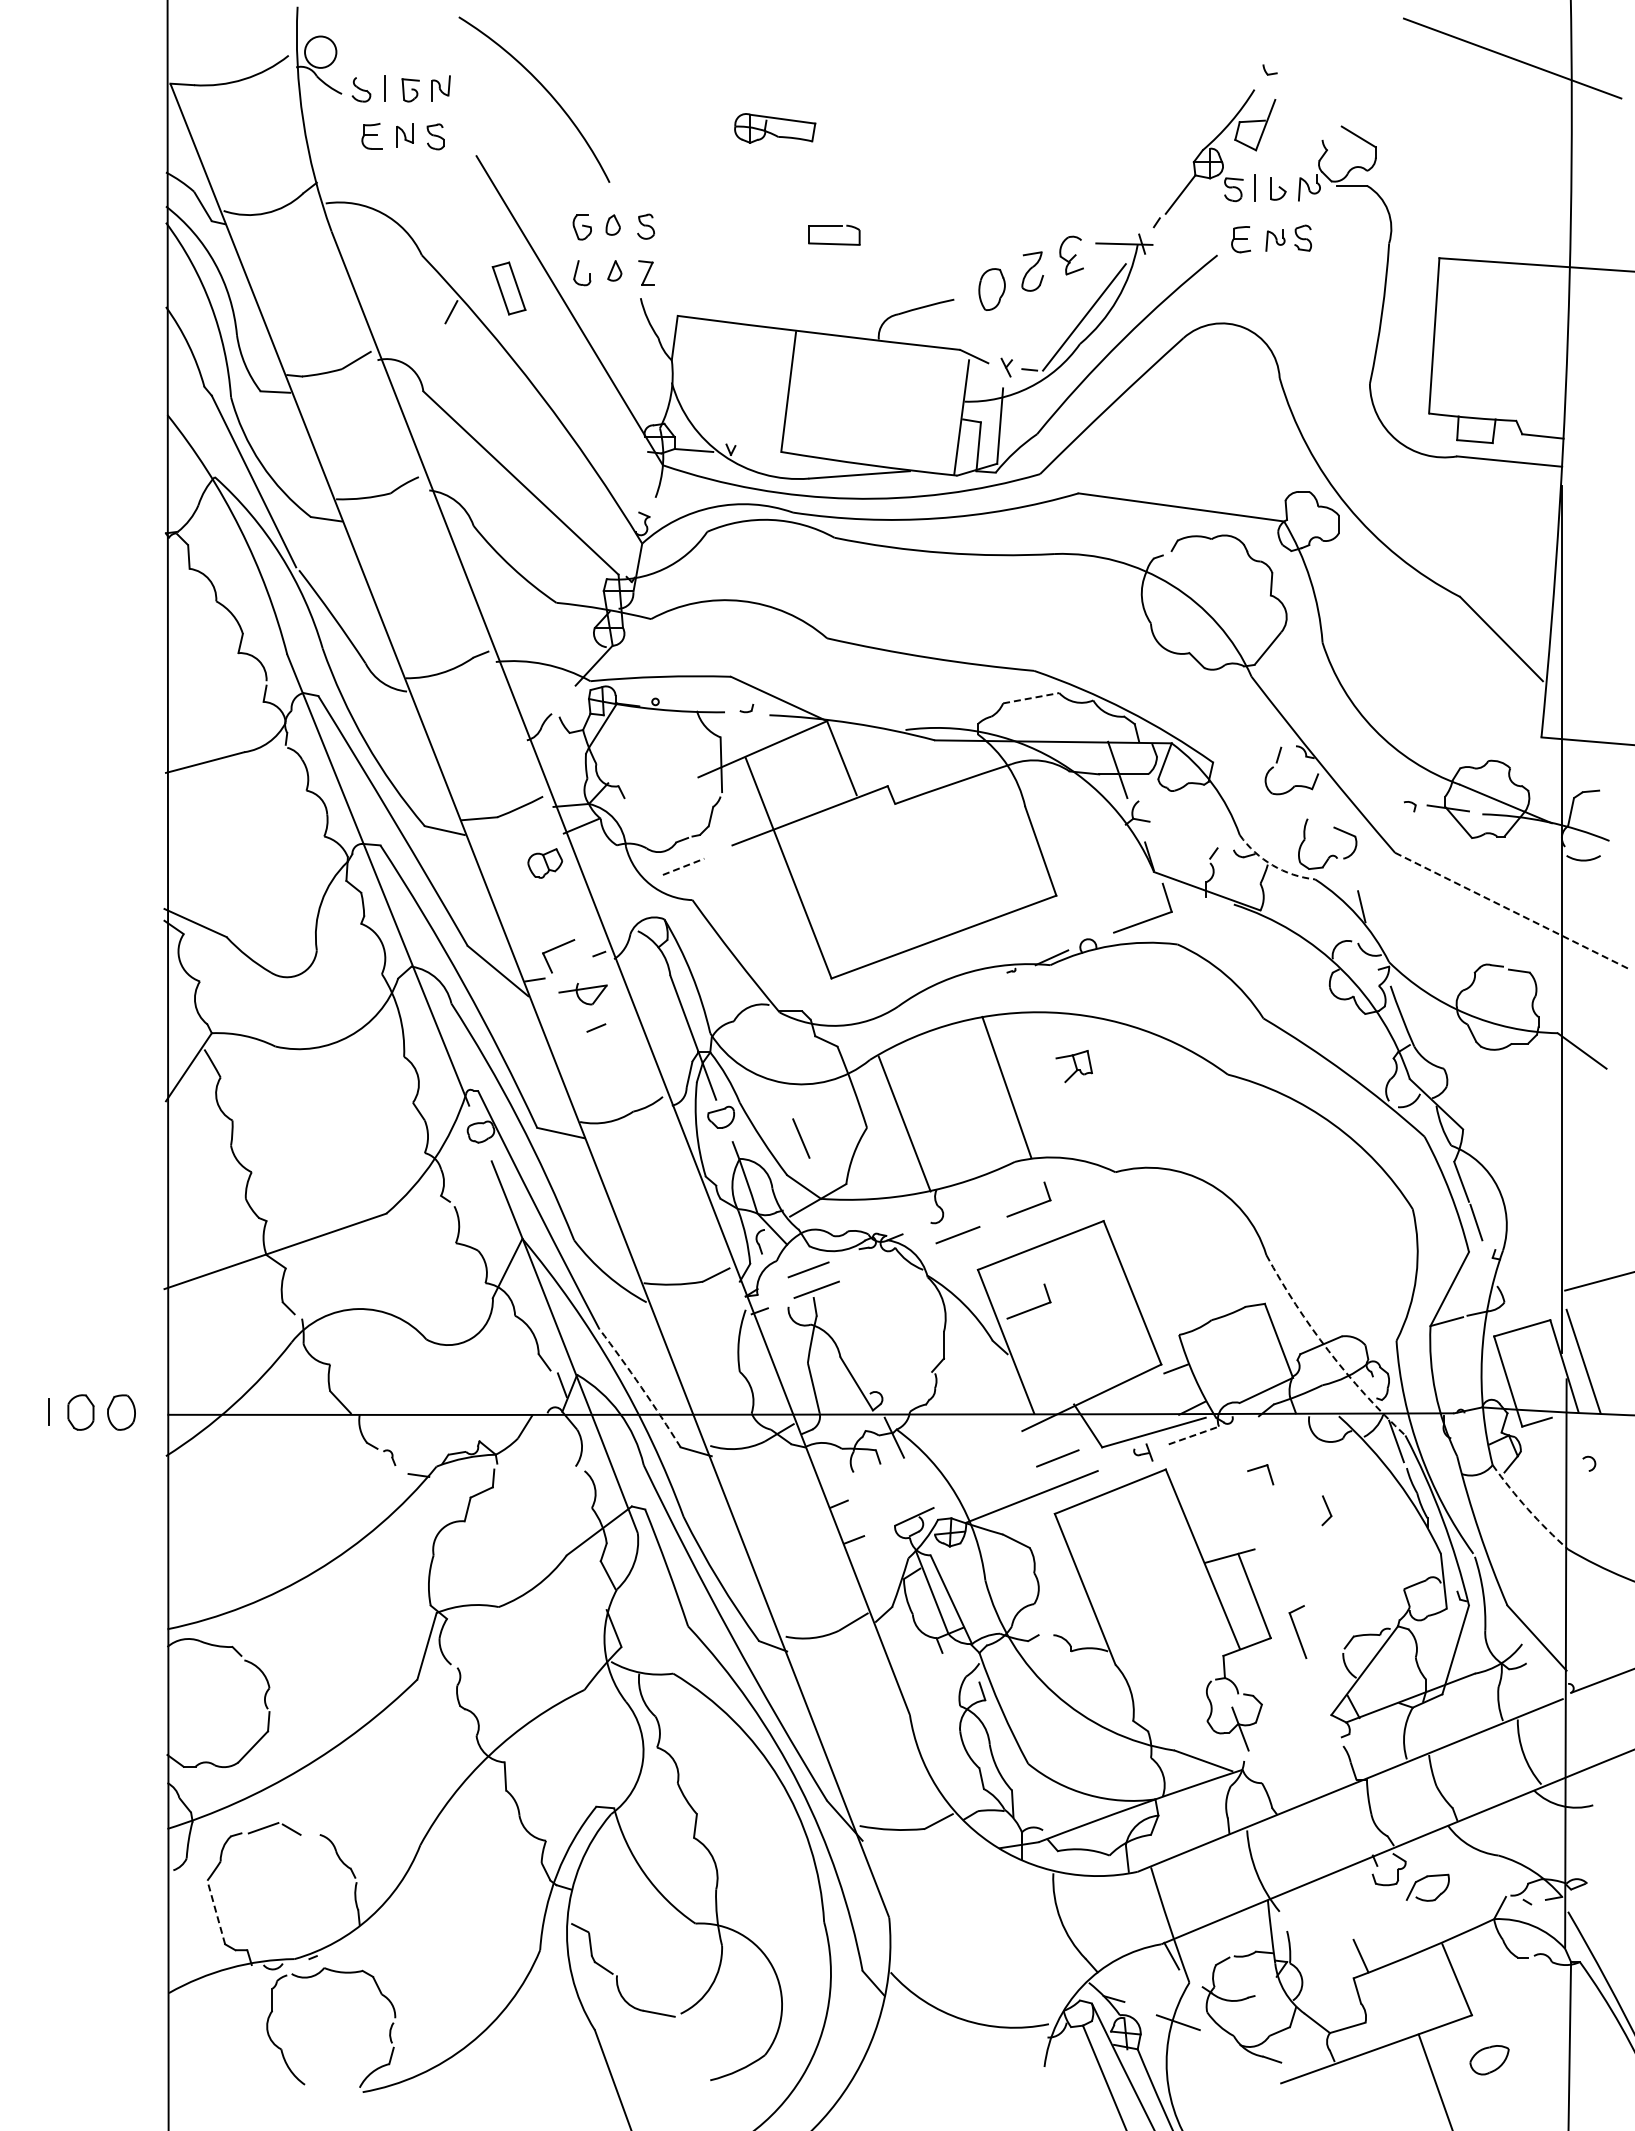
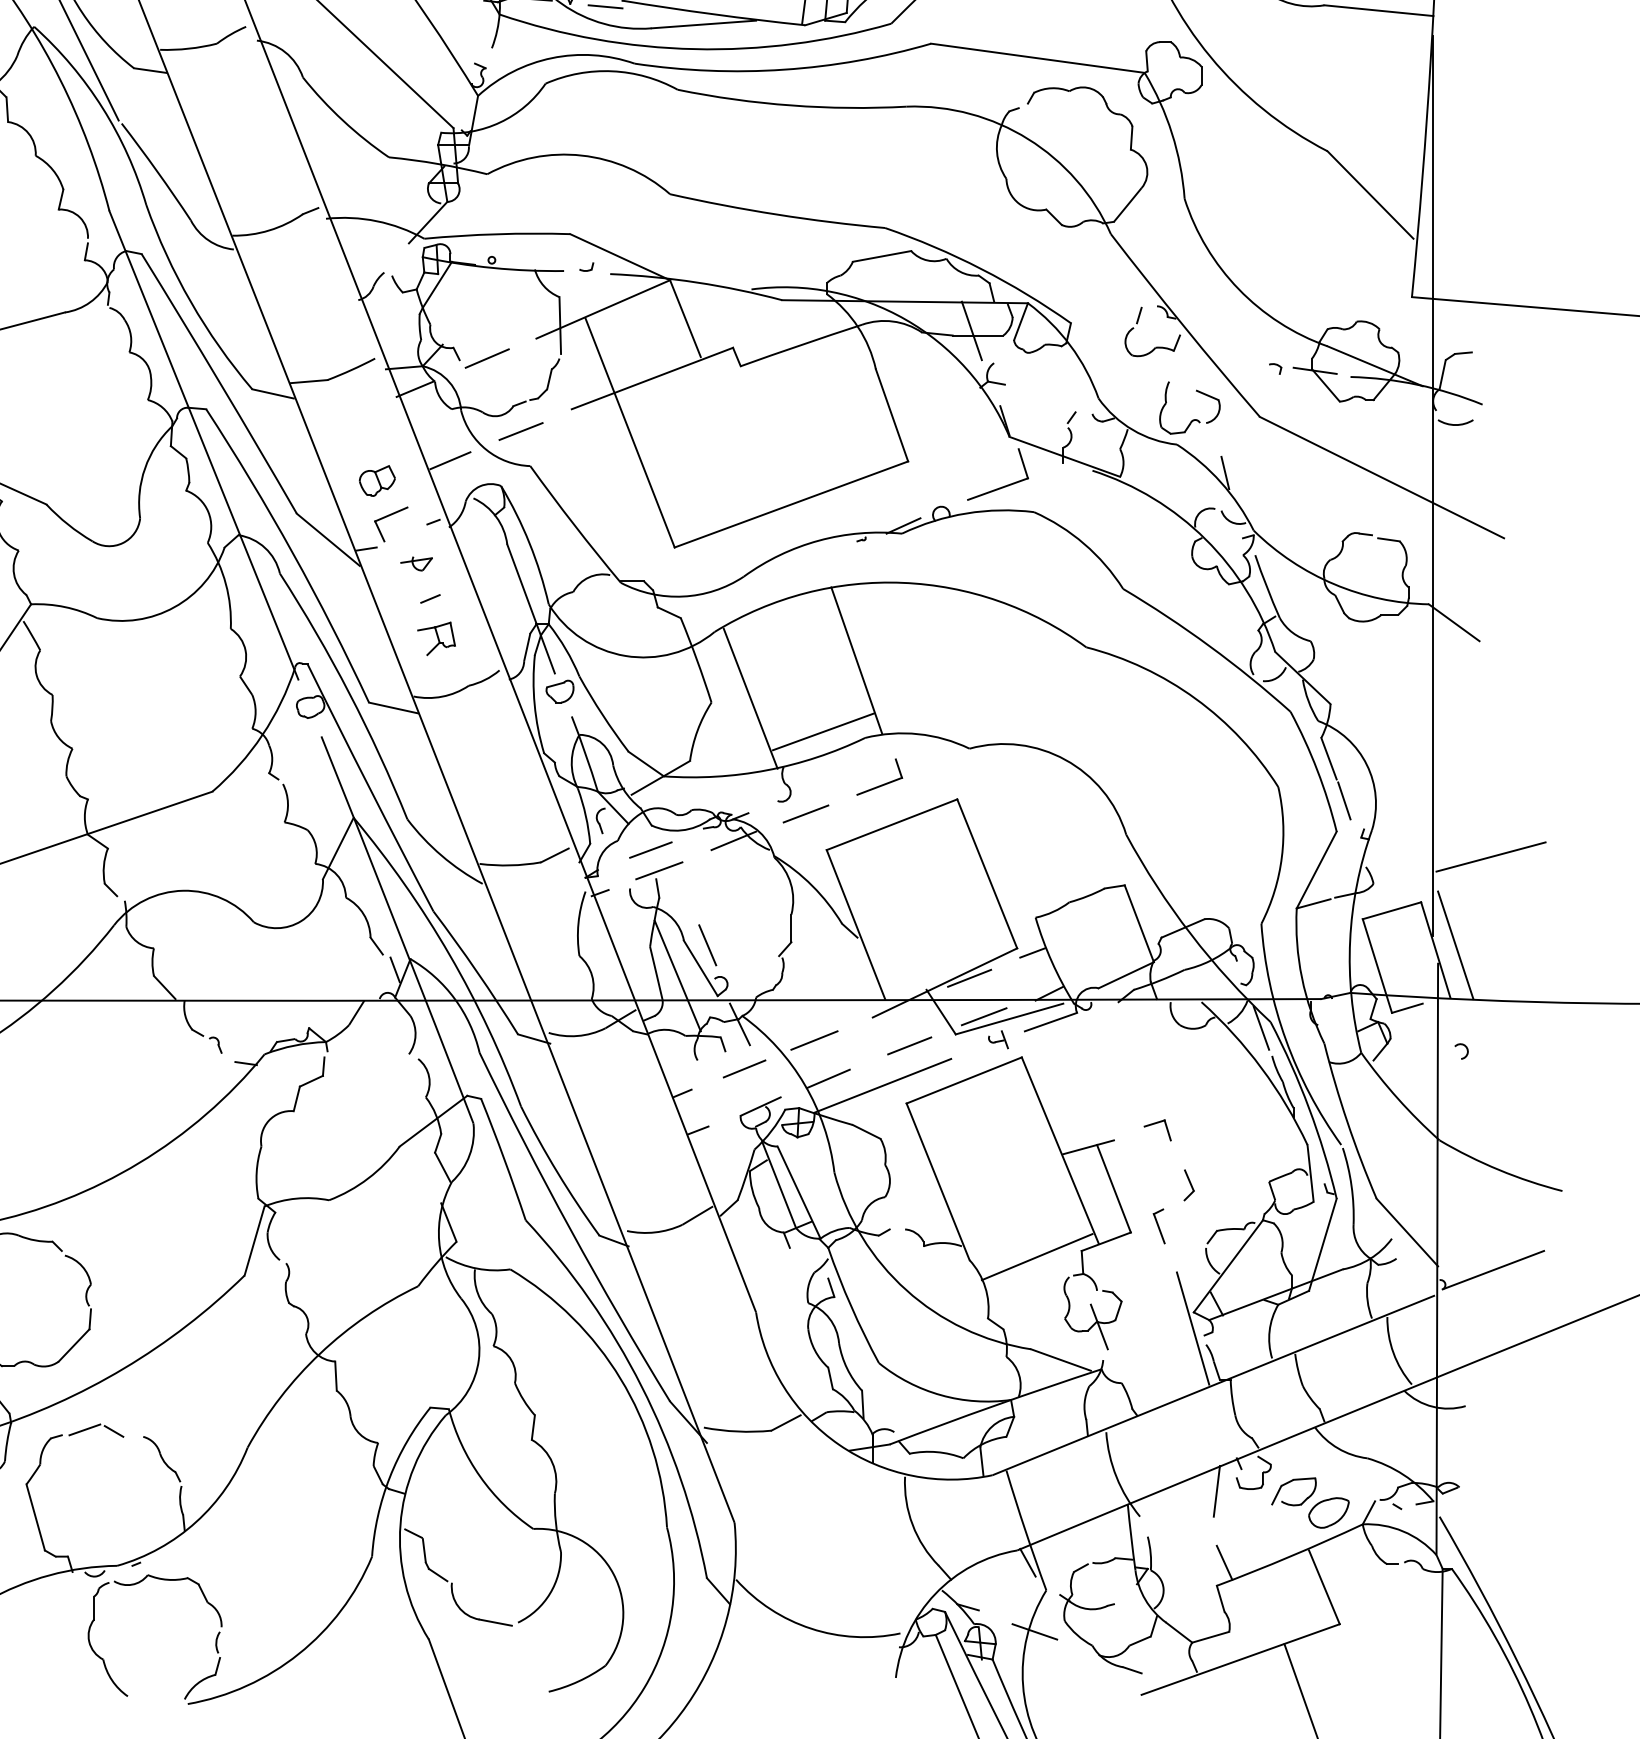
line: (764, 457) -> (605, 6), added
line: (1031, 698) -> (882, 256), dashed -> solid
line: (650, 796) -> (486, 358), added
part: (545, 863) -> (377, 481), moved
arc: (1272, 865) -> (1132, 430), dashed -> solid
line: (684, 866) -> (521, 431), dashed -> solid
line: (615, 894) -> (450, 460), added
line: (1513, 911) -> (1382, 477), dashed -> solid
part: (582, 994) -> (416, 564), size x0.62
part: (1073, 1066) -> (435, 638), moved
line: (801, 1138) -> (707, 945), moved
line: (974, 1155) -> (823, 731), added
line: (888, 1260) -> (733, 840), added
part: (1031, 1308) -> (882, 890), removed
arc: (1328, 1350) -> (1190, 933), dashed -> solid
arc: (641, 1387) -> (477, 972), dashed -> solid
line: (834, 1390) -> (677, 975), added
line: (1115, 1393) -> (969, 978), added
line: (1129, 1430) -> (984, 1016), added
line: (1193, 1435) -> (1050, 1022), dashed -> solid
line: (965, 1453) -> (813, 1040), added
part: (1260, 1474) -> (1157, 1130), moved
line: (898, 1480) -> (744, 1068), added
line: (979, 1490) -> (828, 1079), added
arc: (1528, 1509) -> (1398, 1098), dashed -> solid
part: (1326, 1510) -> (1188, 1185), moved
part: (1298, 1632) -> (1159, 1226), size x0.62
line: (1180, 1661) -> (1037, 1256), added
line: (1330, 1730) -> (1192, 1328), added
line: (1353, 1886) -> (1216, 1490), added
line: (216, 1912) -> (35, 1517), dashed -> solid
part: (1489, 2060) -> (1328, 1513), moved

